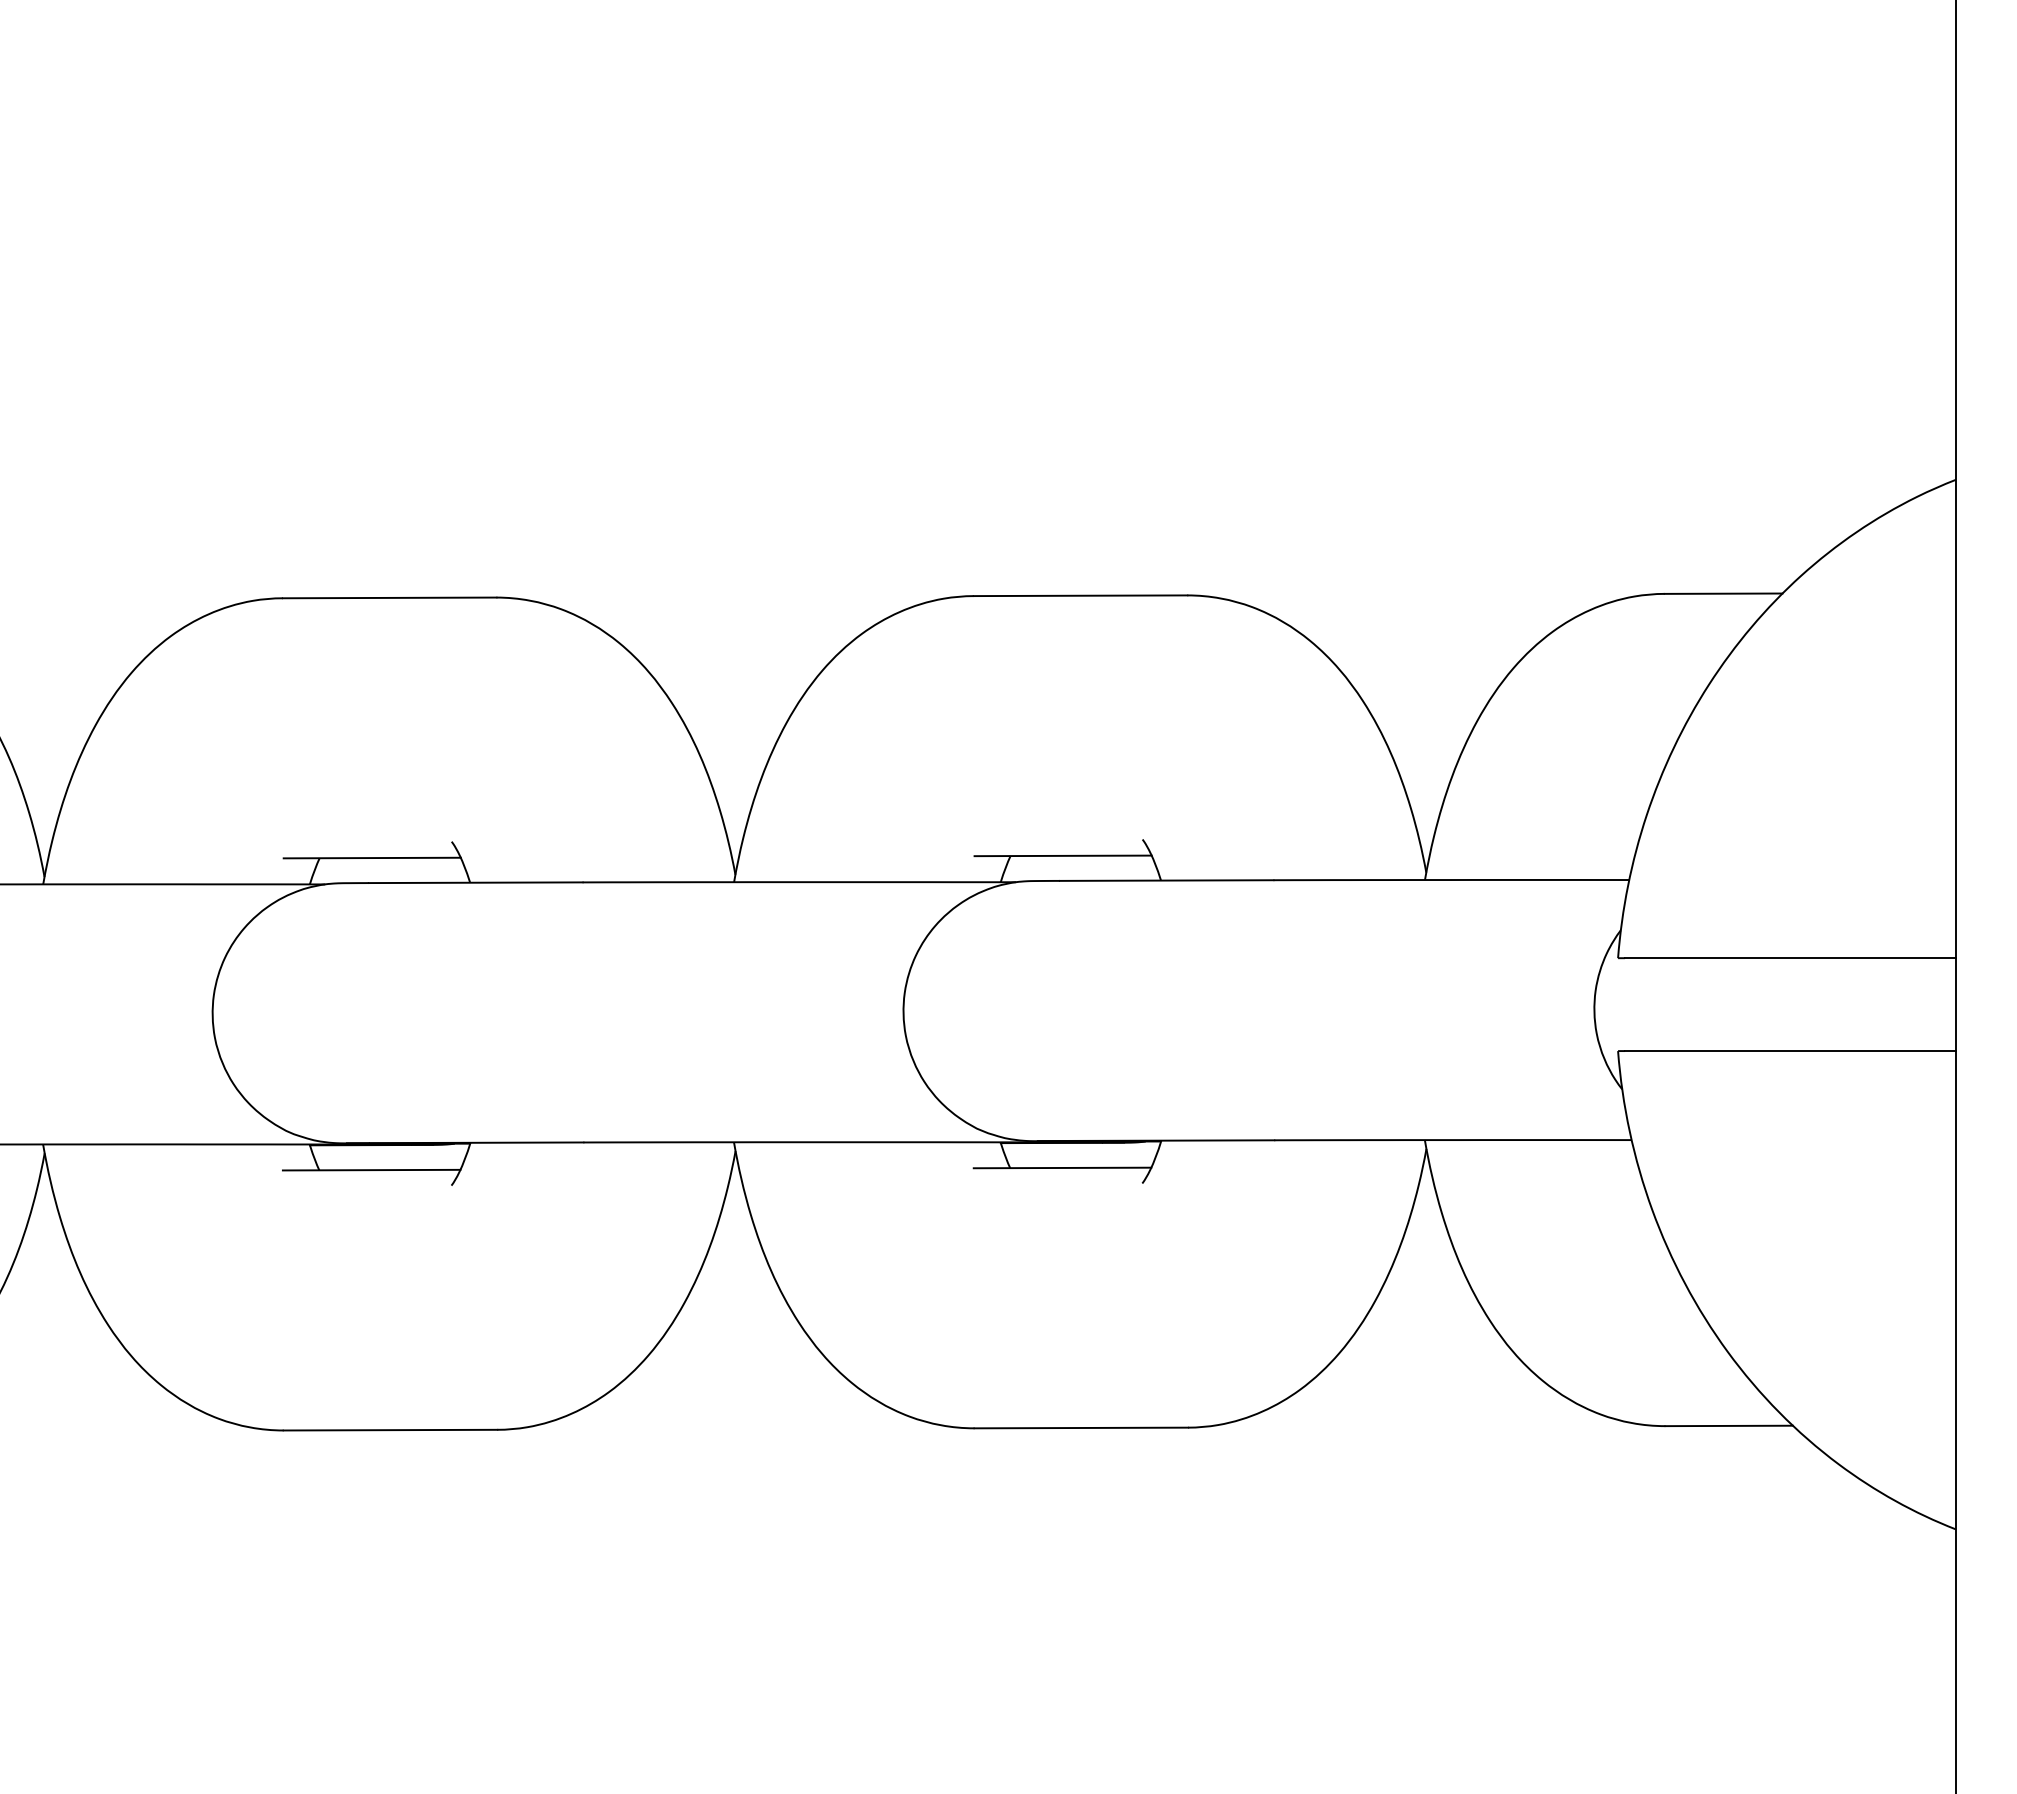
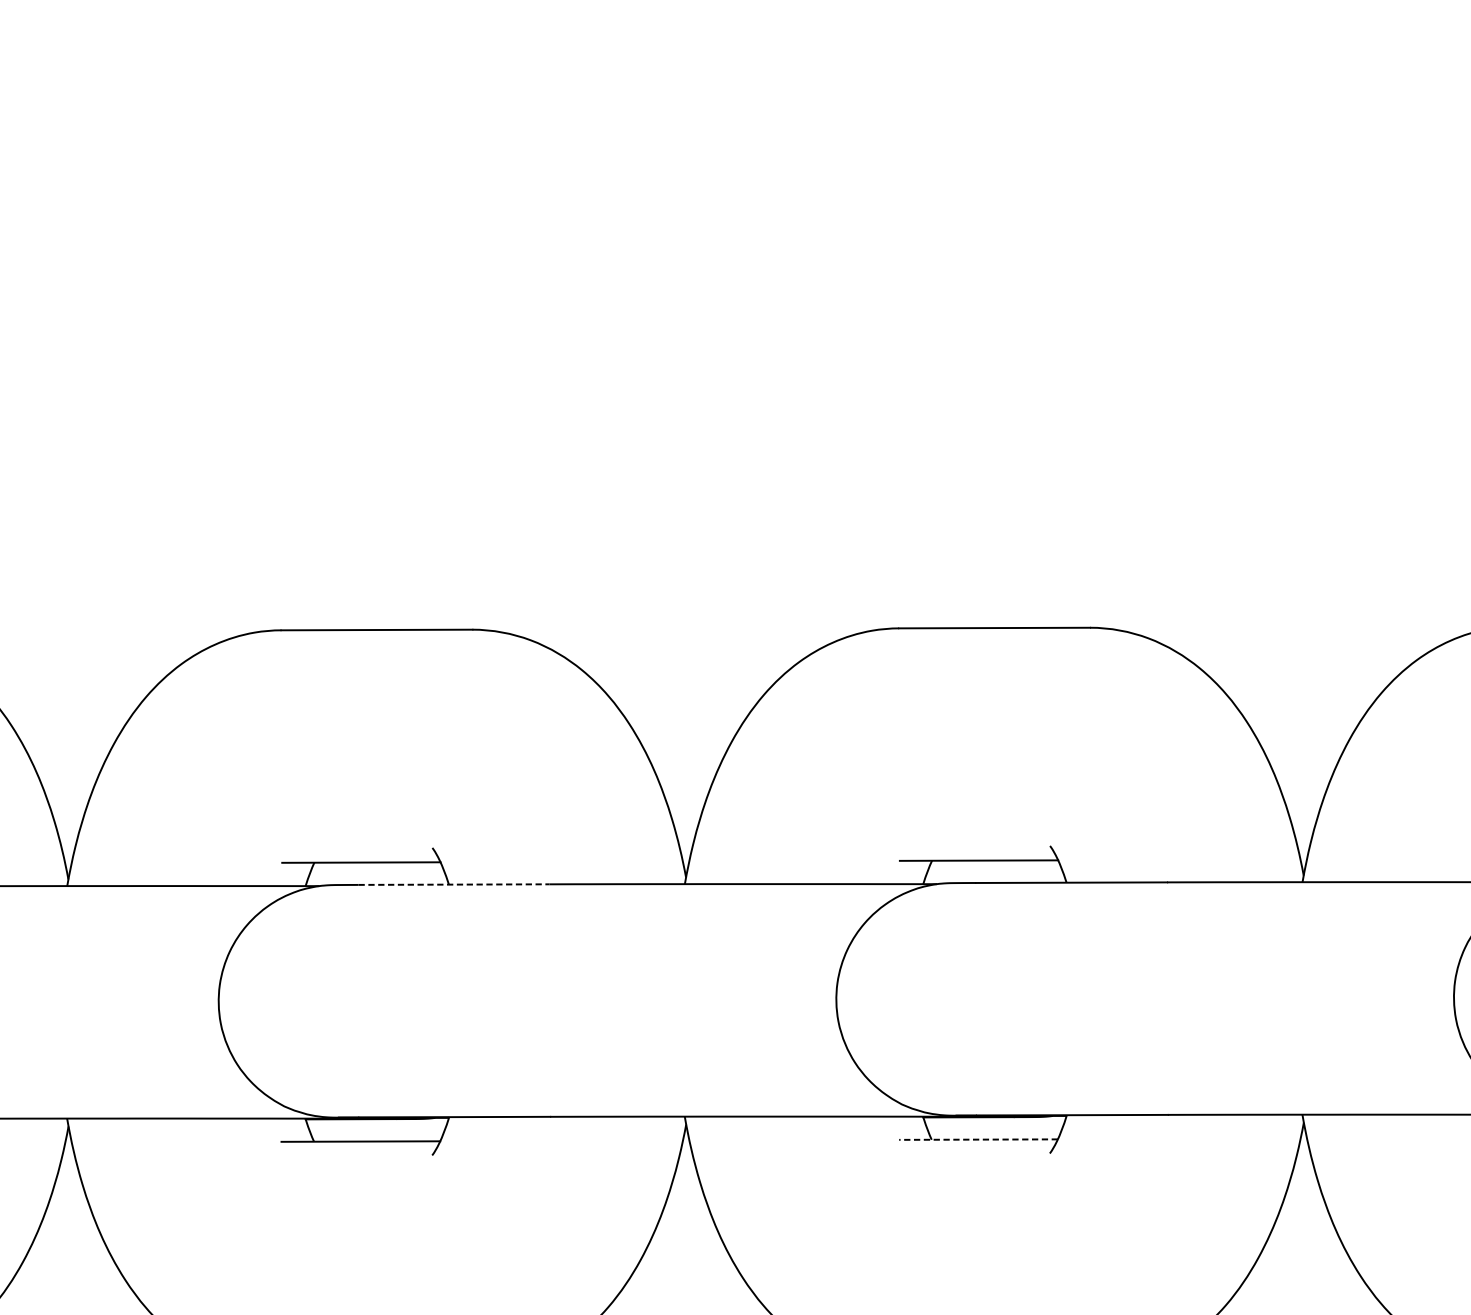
line: (475, 882) -> (453, 884), solid -> dashed
line: (1062, 1167) -> (978, 1139), solid -> dashed

